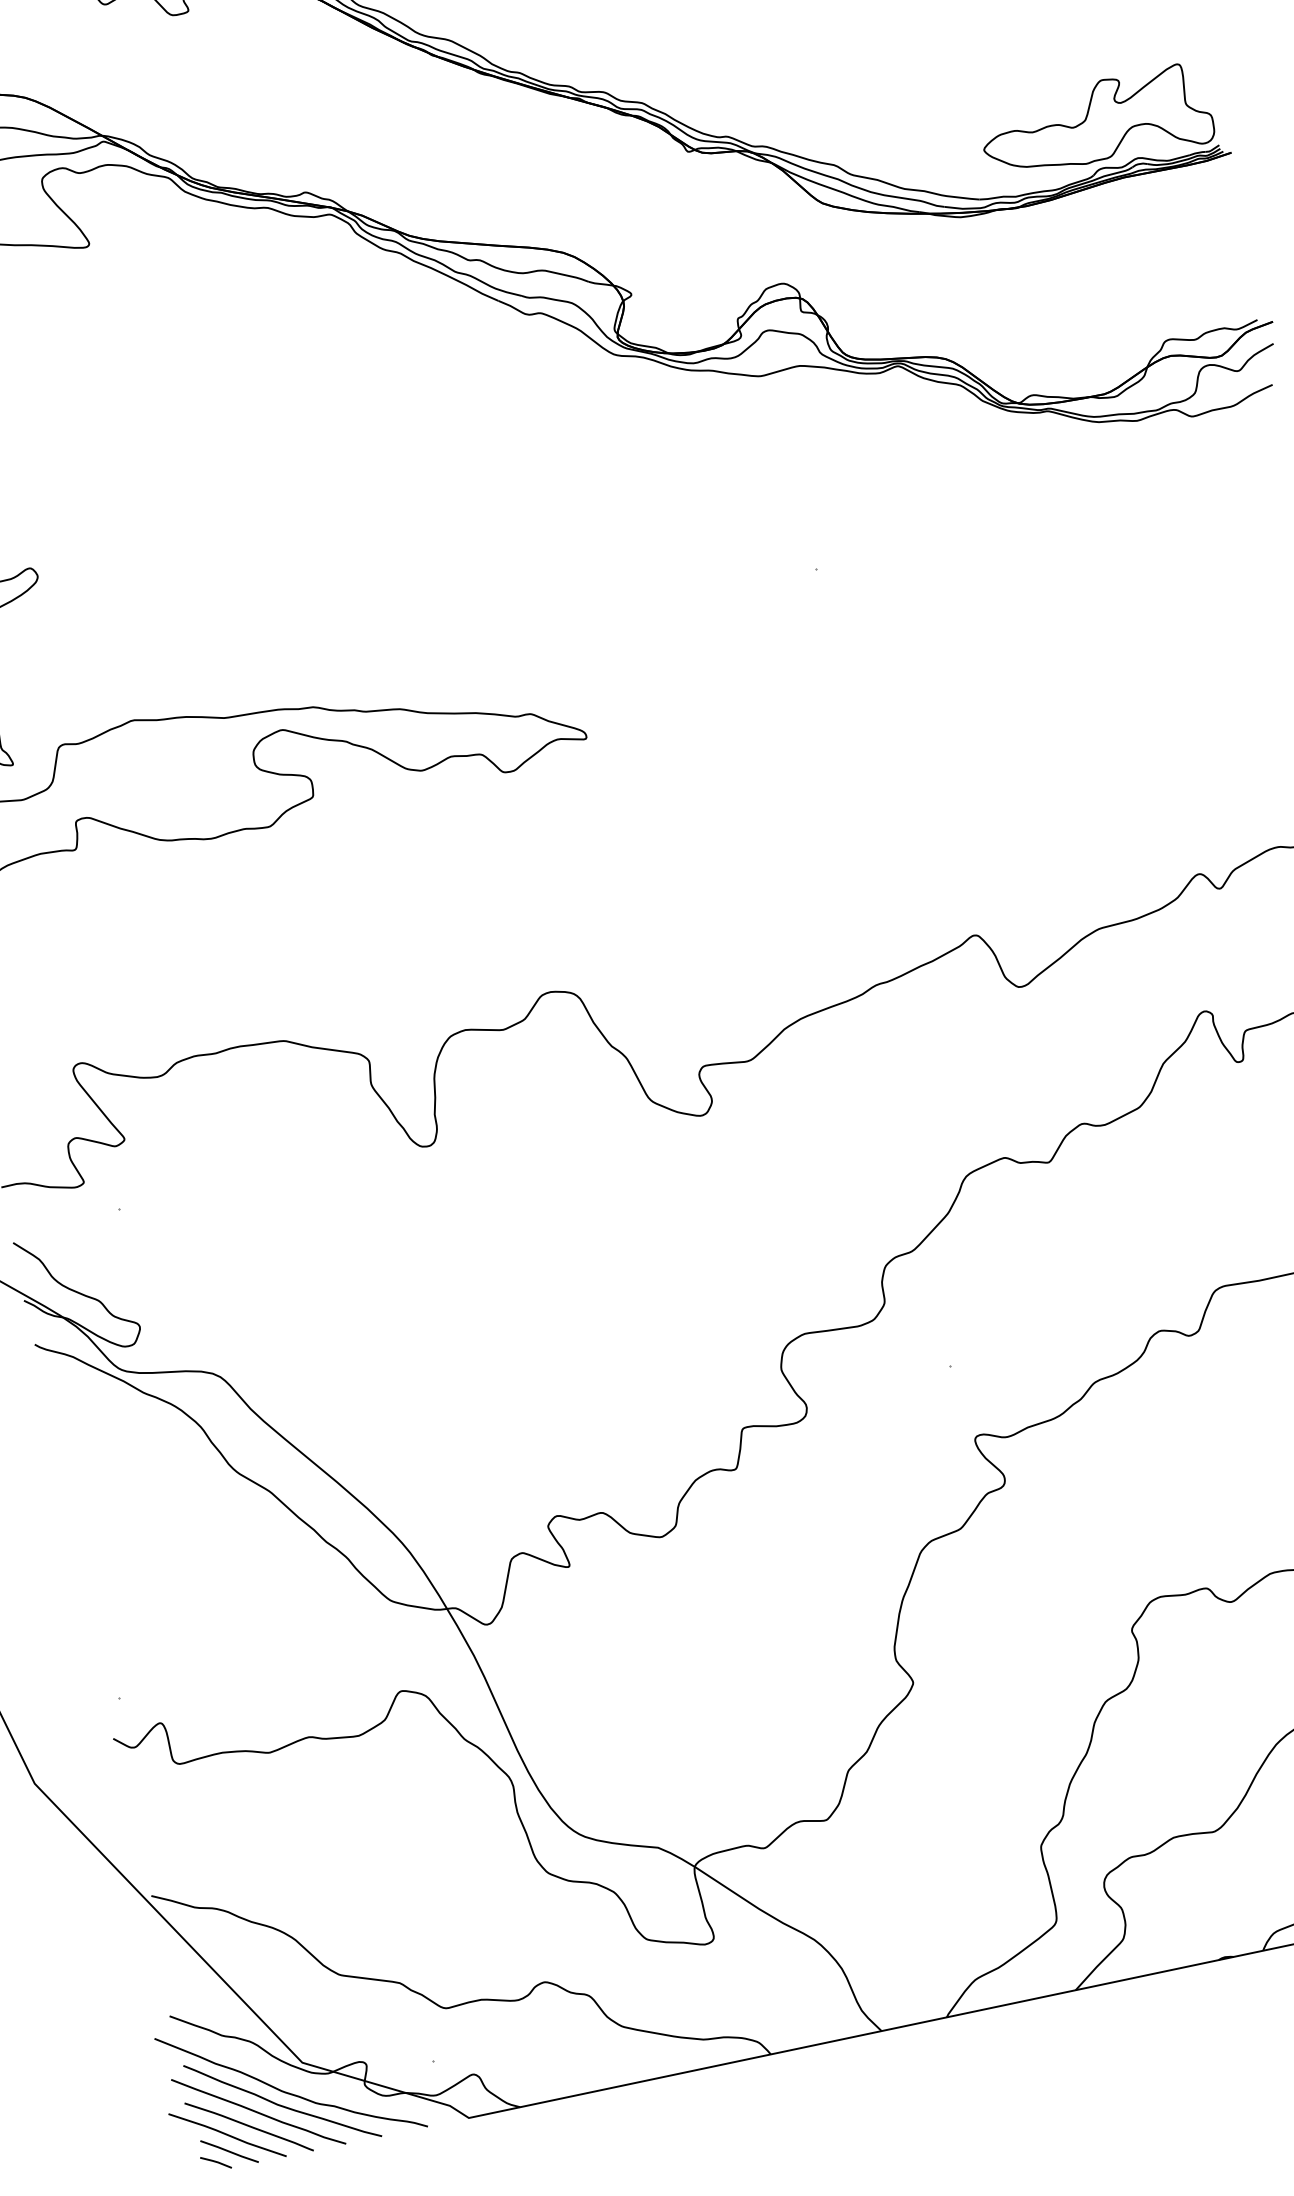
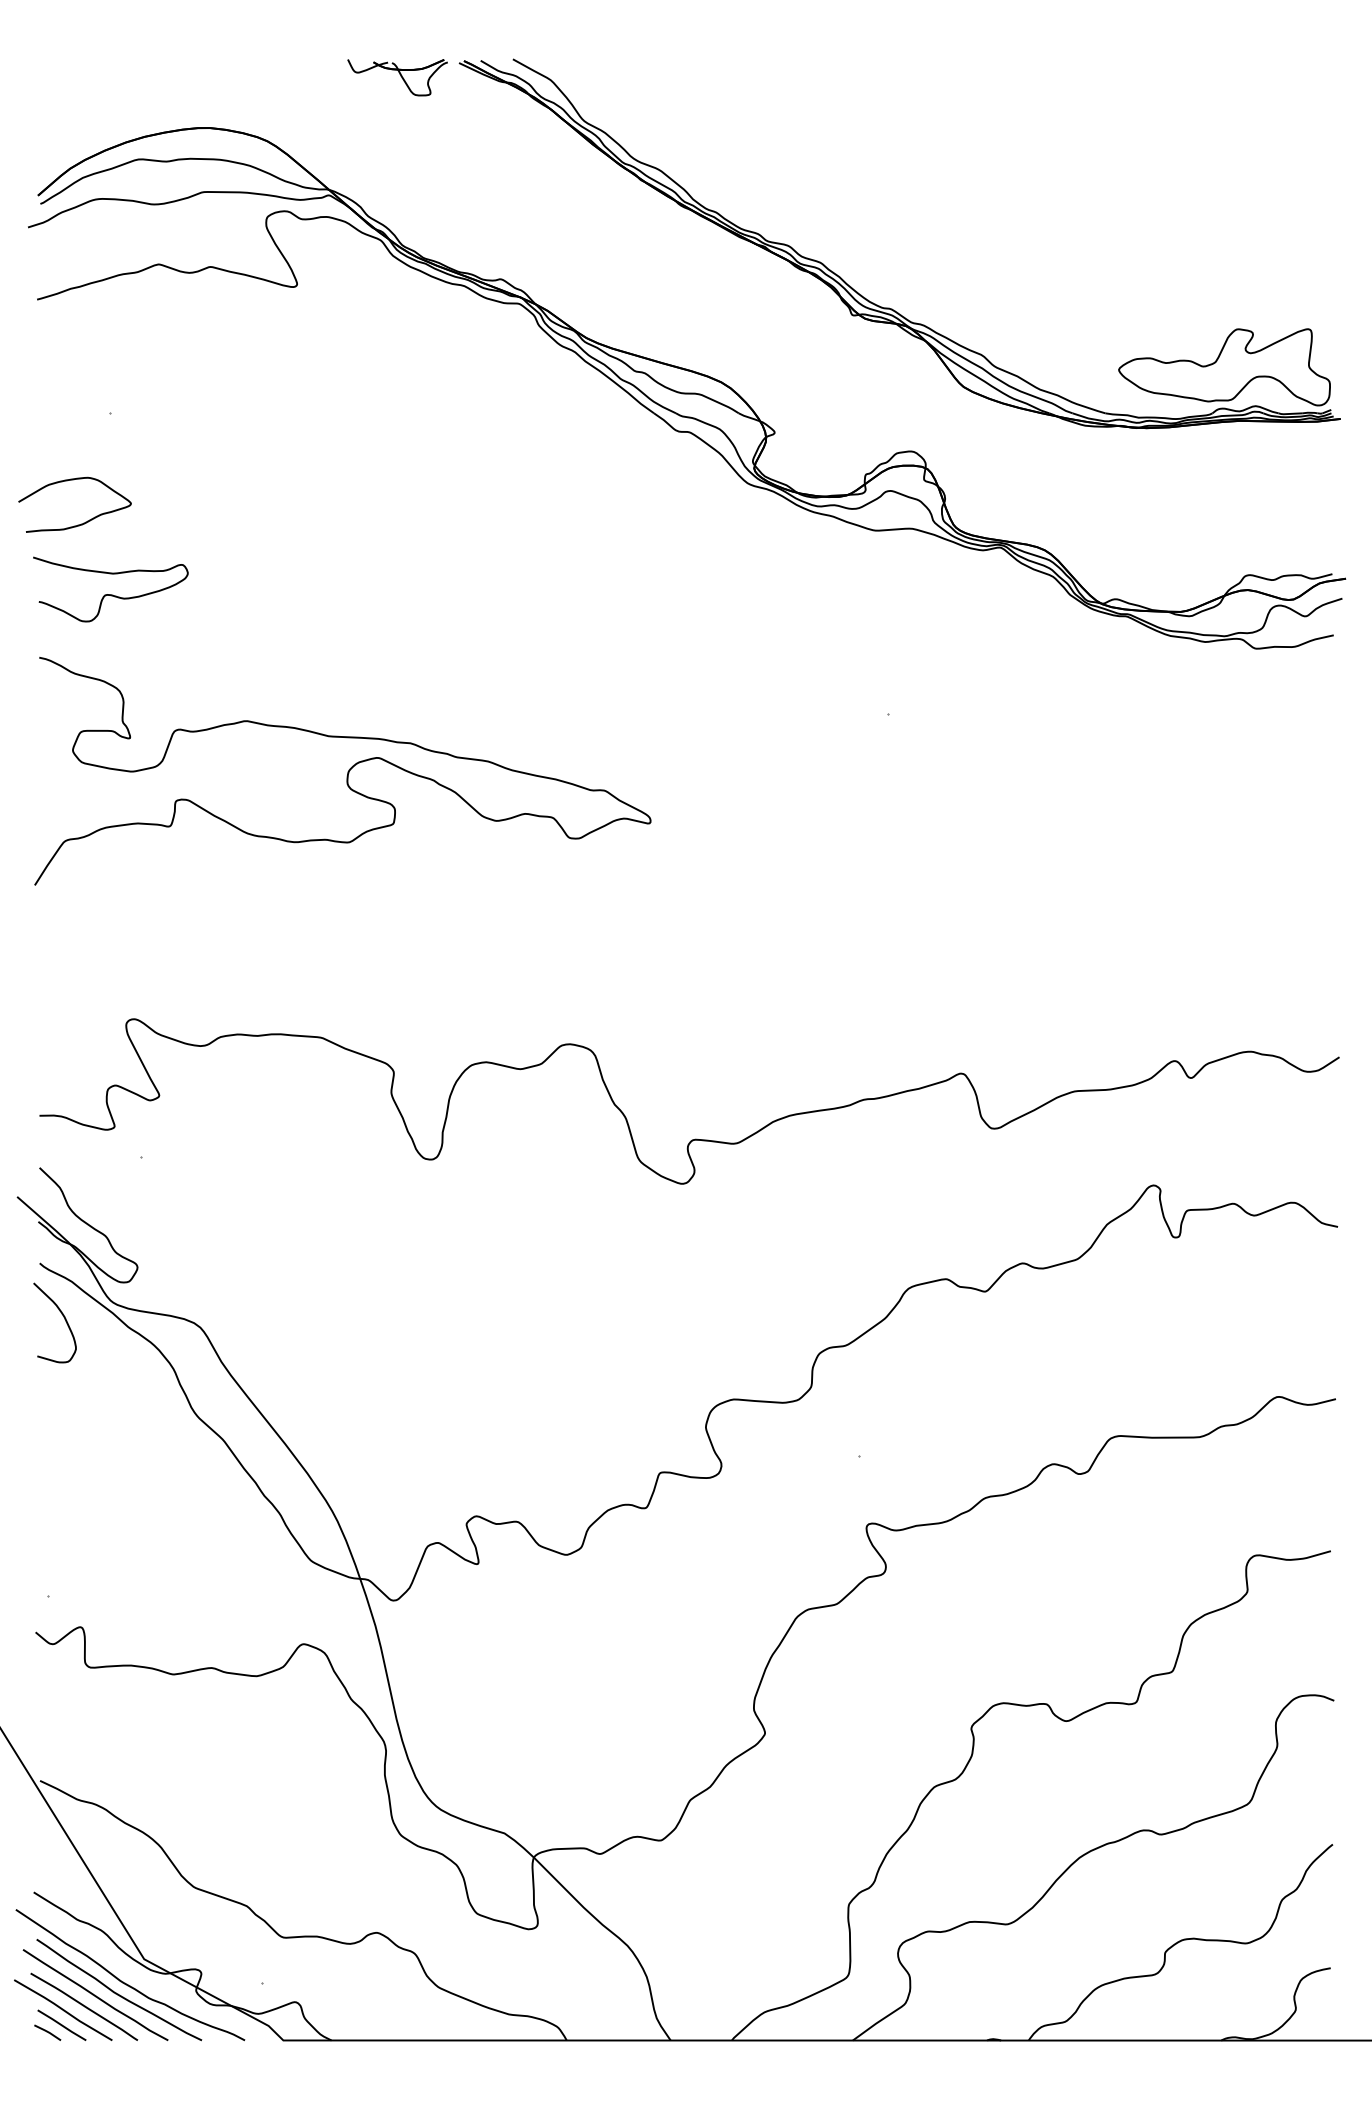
curve: (72, 1397) -> (63, 1317), added

